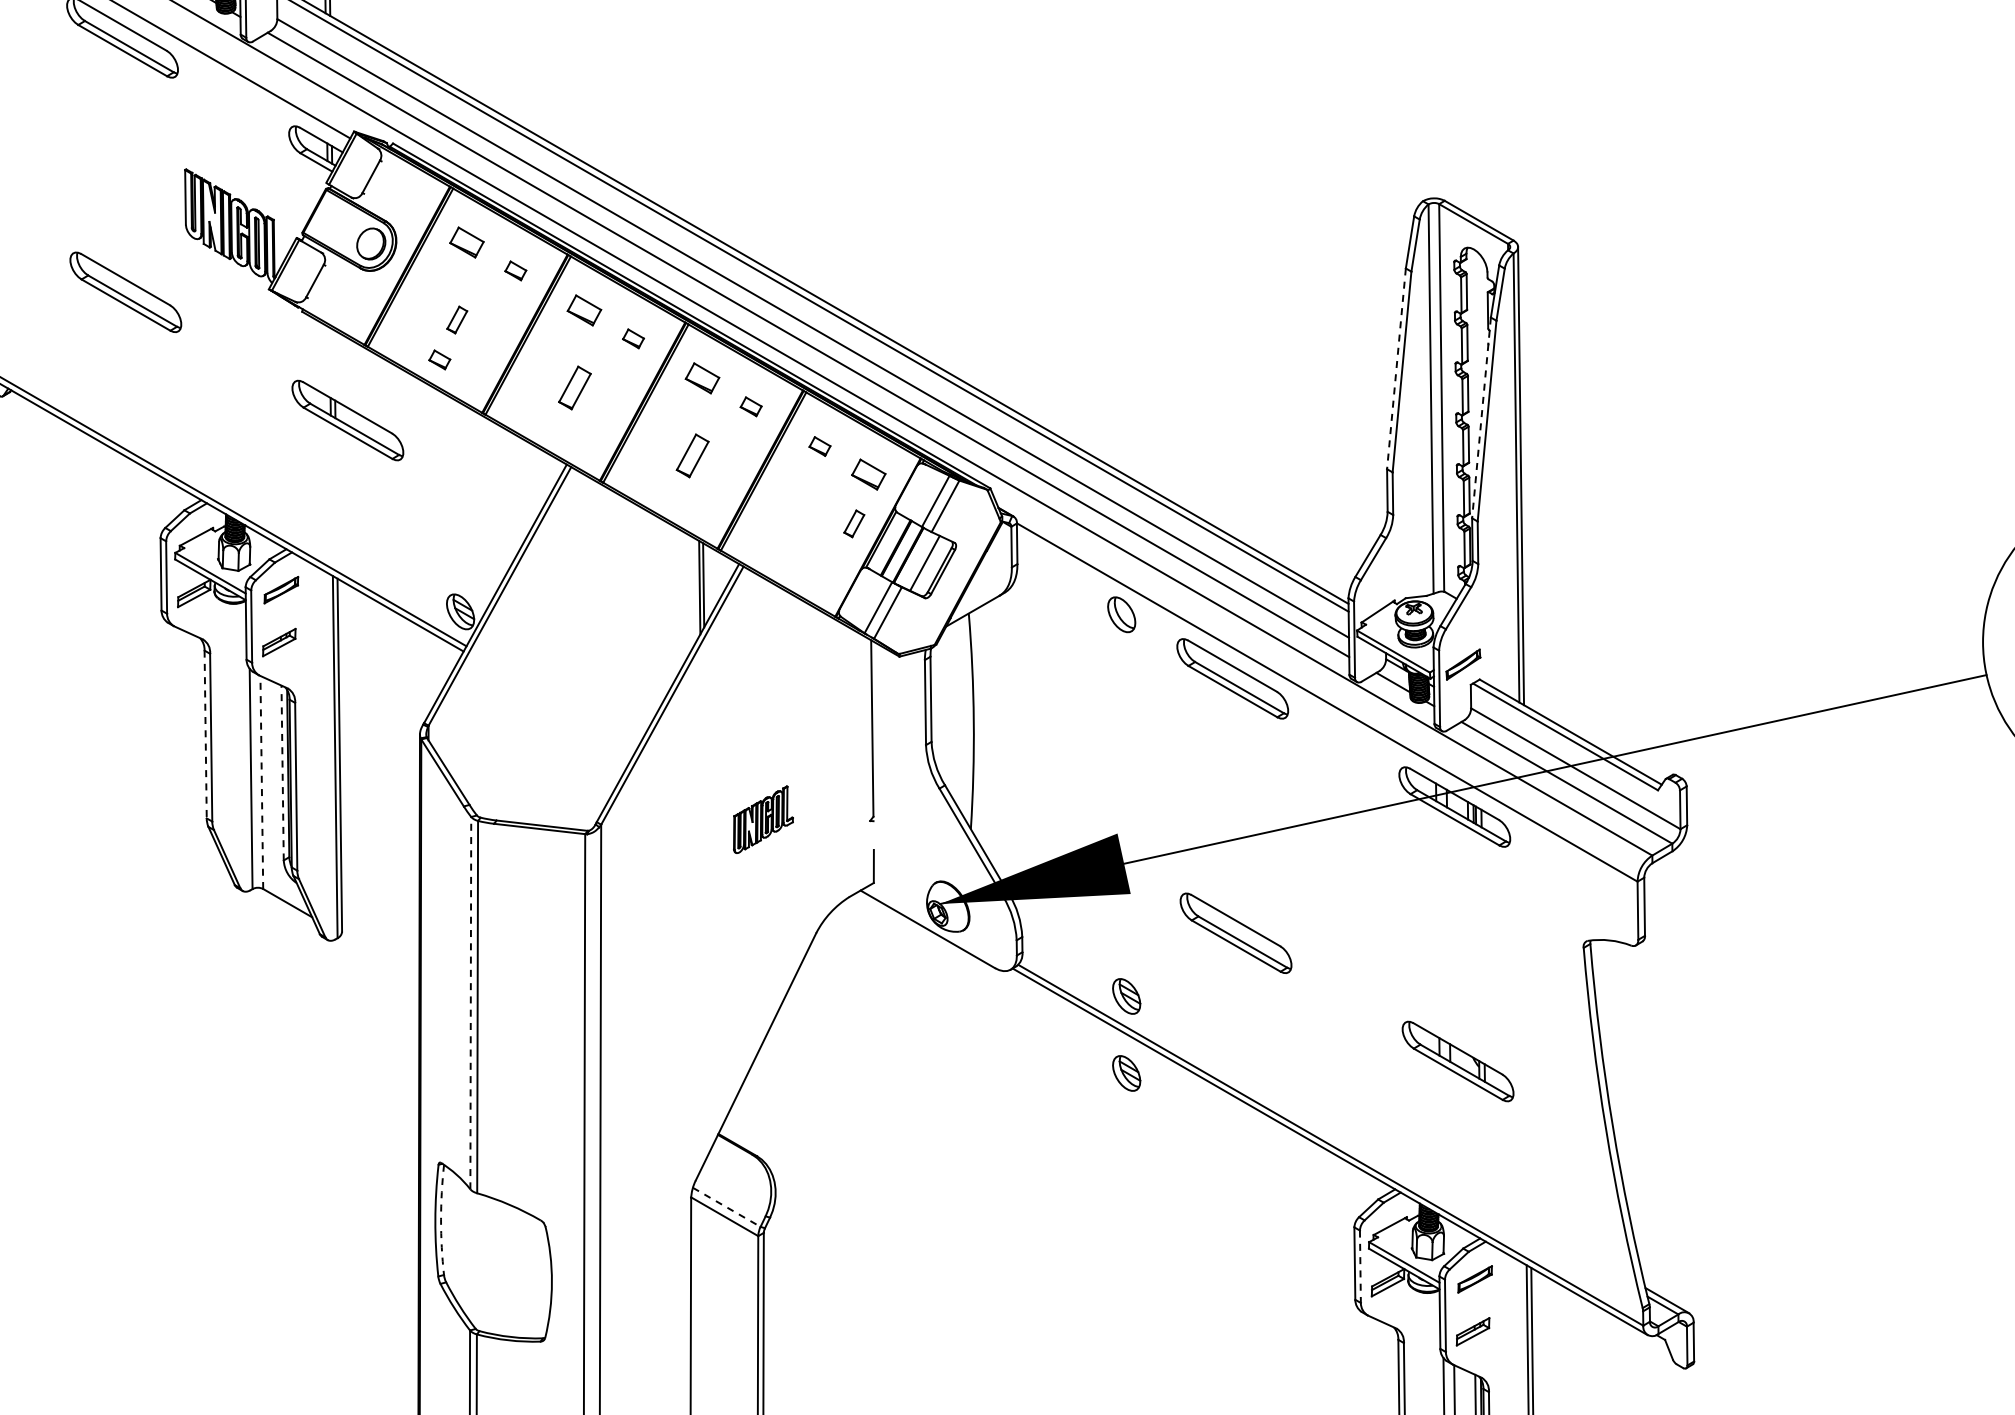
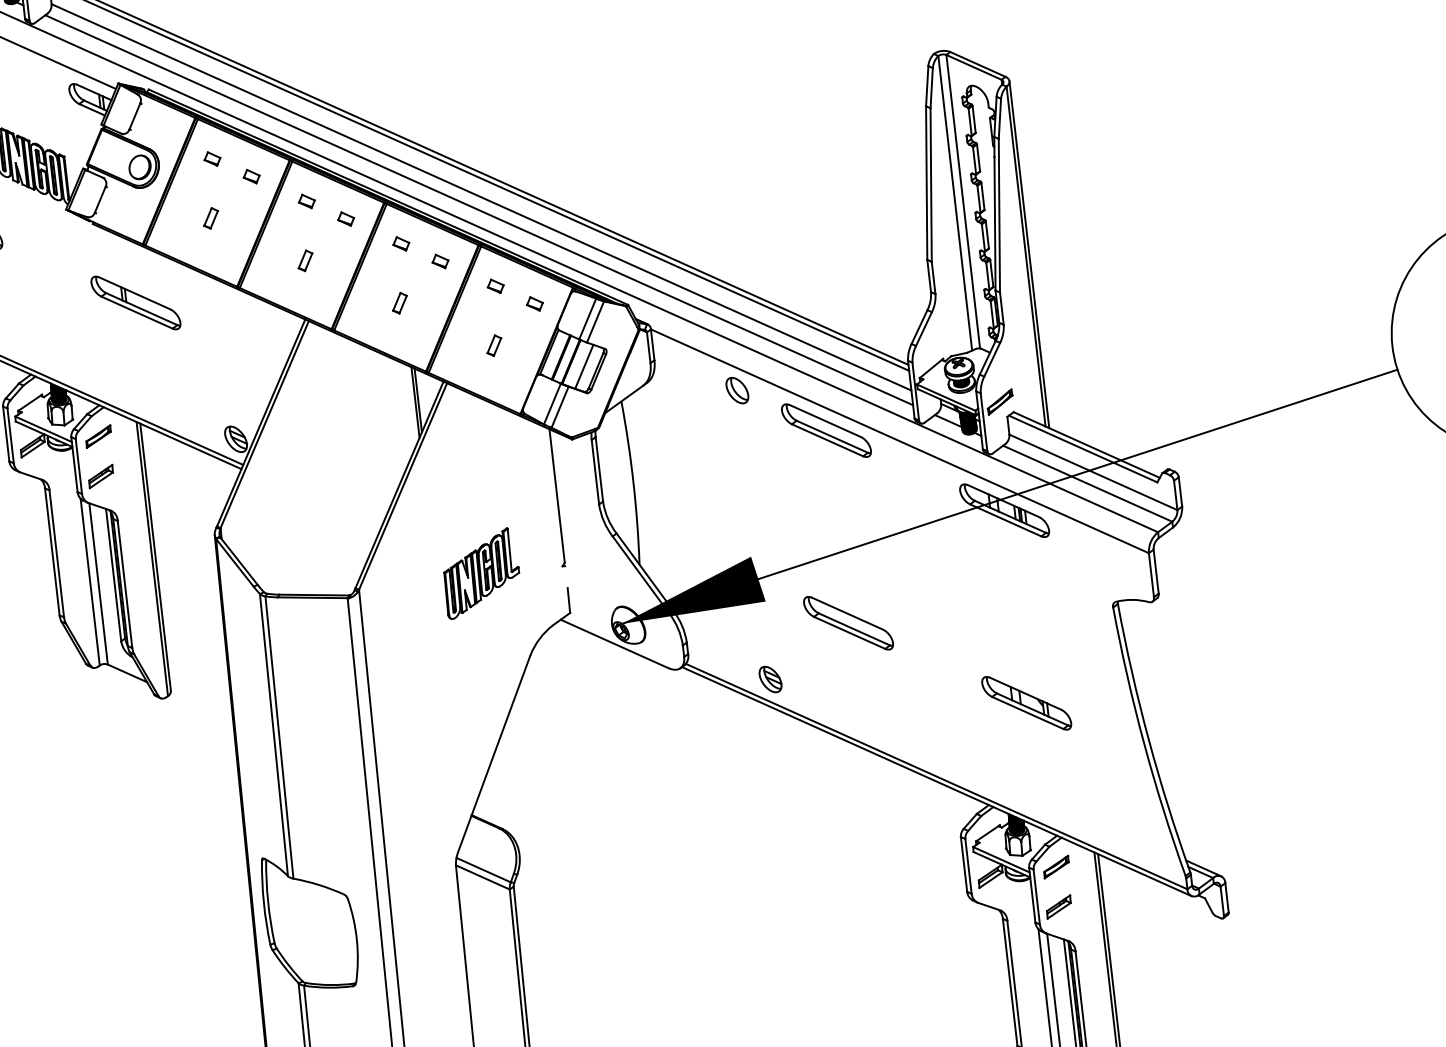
part: (466, 242) -> (212, 158), size x0.62
part: (584, 310) -> (306, 201), size x0.62
part: (439, 359) -> (200, 249), removed
line: (1396, 368) -> (926, 182), dashed -> solid
part: (701, 378) -> (400, 243), size x0.62
part: (574, 387) -> (305, 260), size x0.62
line: (1481, 417) -> (994, 213), dashed -> solid
part: (692, 455) -> (399, 302), size x0.62
part: (868, 474) -> (534, 303), size x0.62
part: (854, 523) -> (494, 345), moved
line: (205, 734) -> (52, 551), dashed -> solid
line: (282, 772) -> (113, 574), dashed -> solid
line: (261, 782) -> (98, 583), dashed -> solid
part: (763, 819) -> (481, 573), size x1.67
line: (470, 1002) -> (273, 734), dashed -> solid
part: (1126, 1073) -> (776, 737), removed
line: (727, 1207) -> (484, 870), dashed -> solid
arc: (441, 1219) -> (268, 901), dashed -> solid
line: (1360, 1267) -> (968, 866), dashed -> solid

